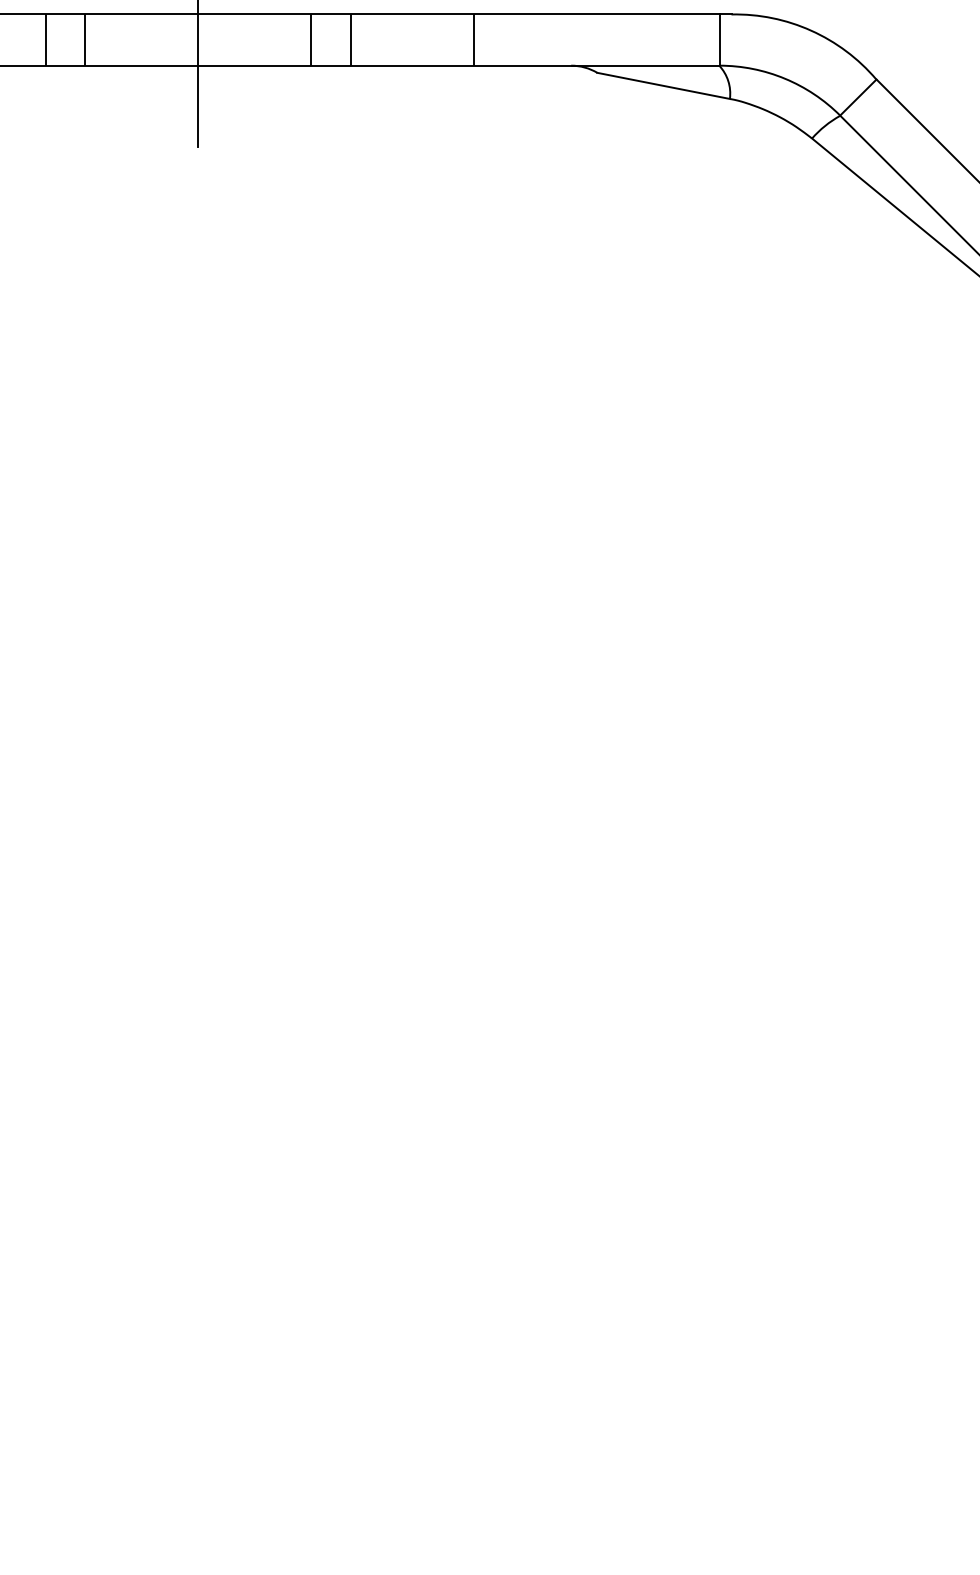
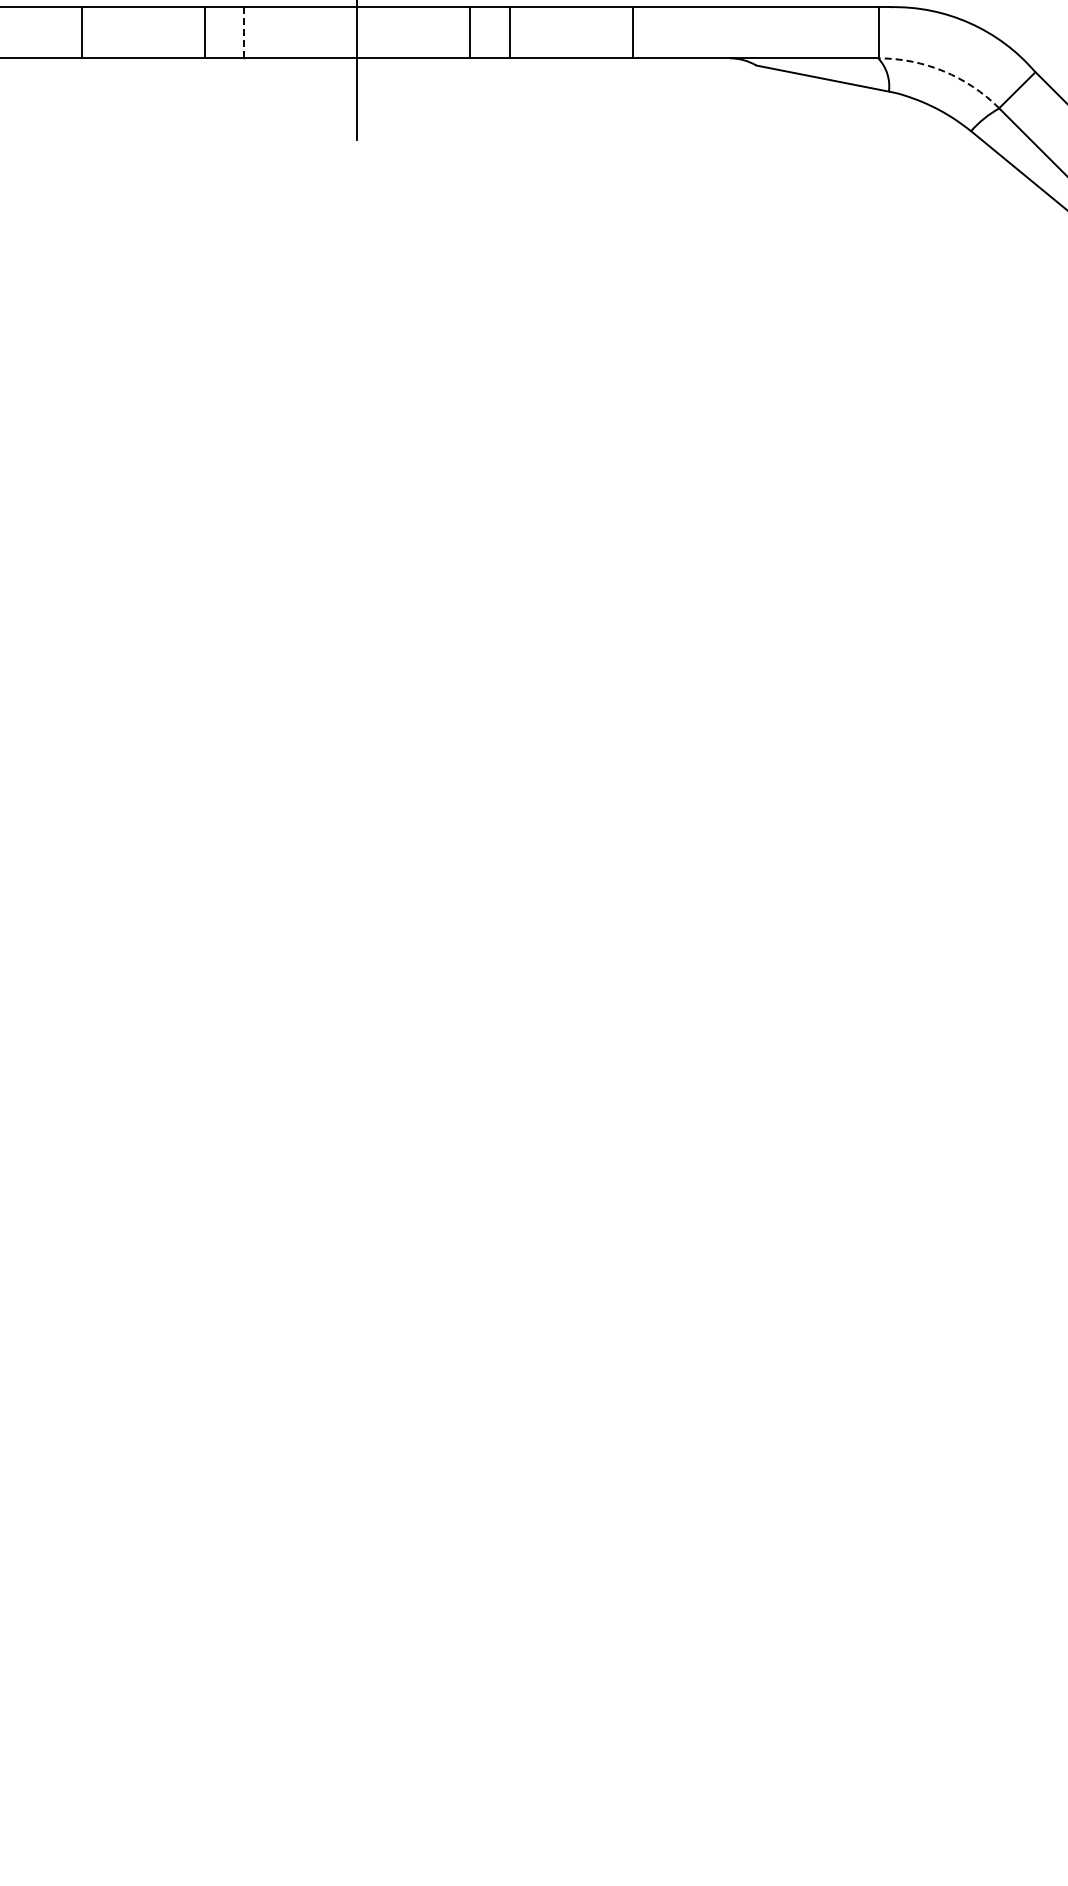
line: (85, 39) -> (244, 32), solid -> dashed
arc: (784, 78) -> (943, 71), solid -> dashed

